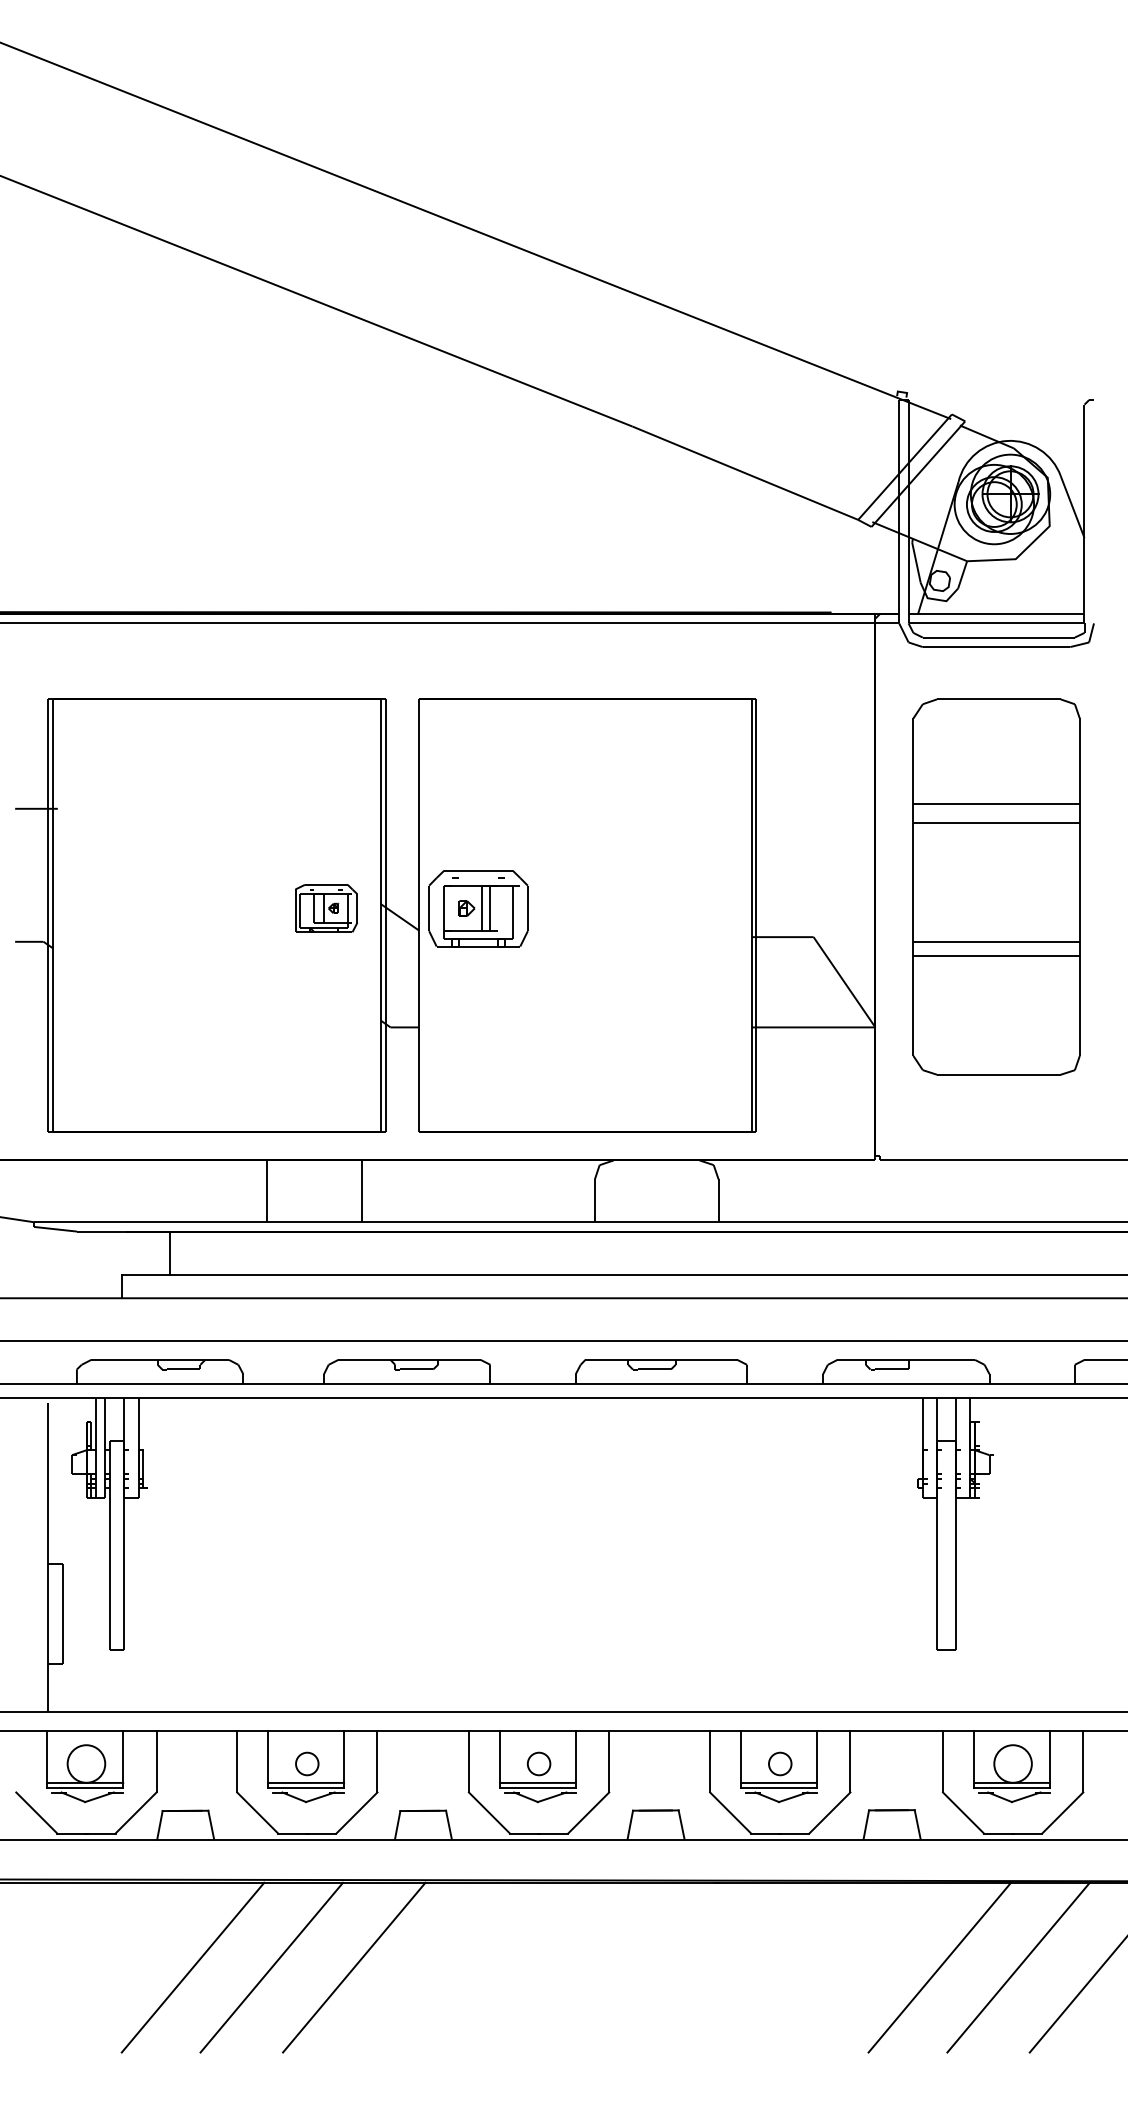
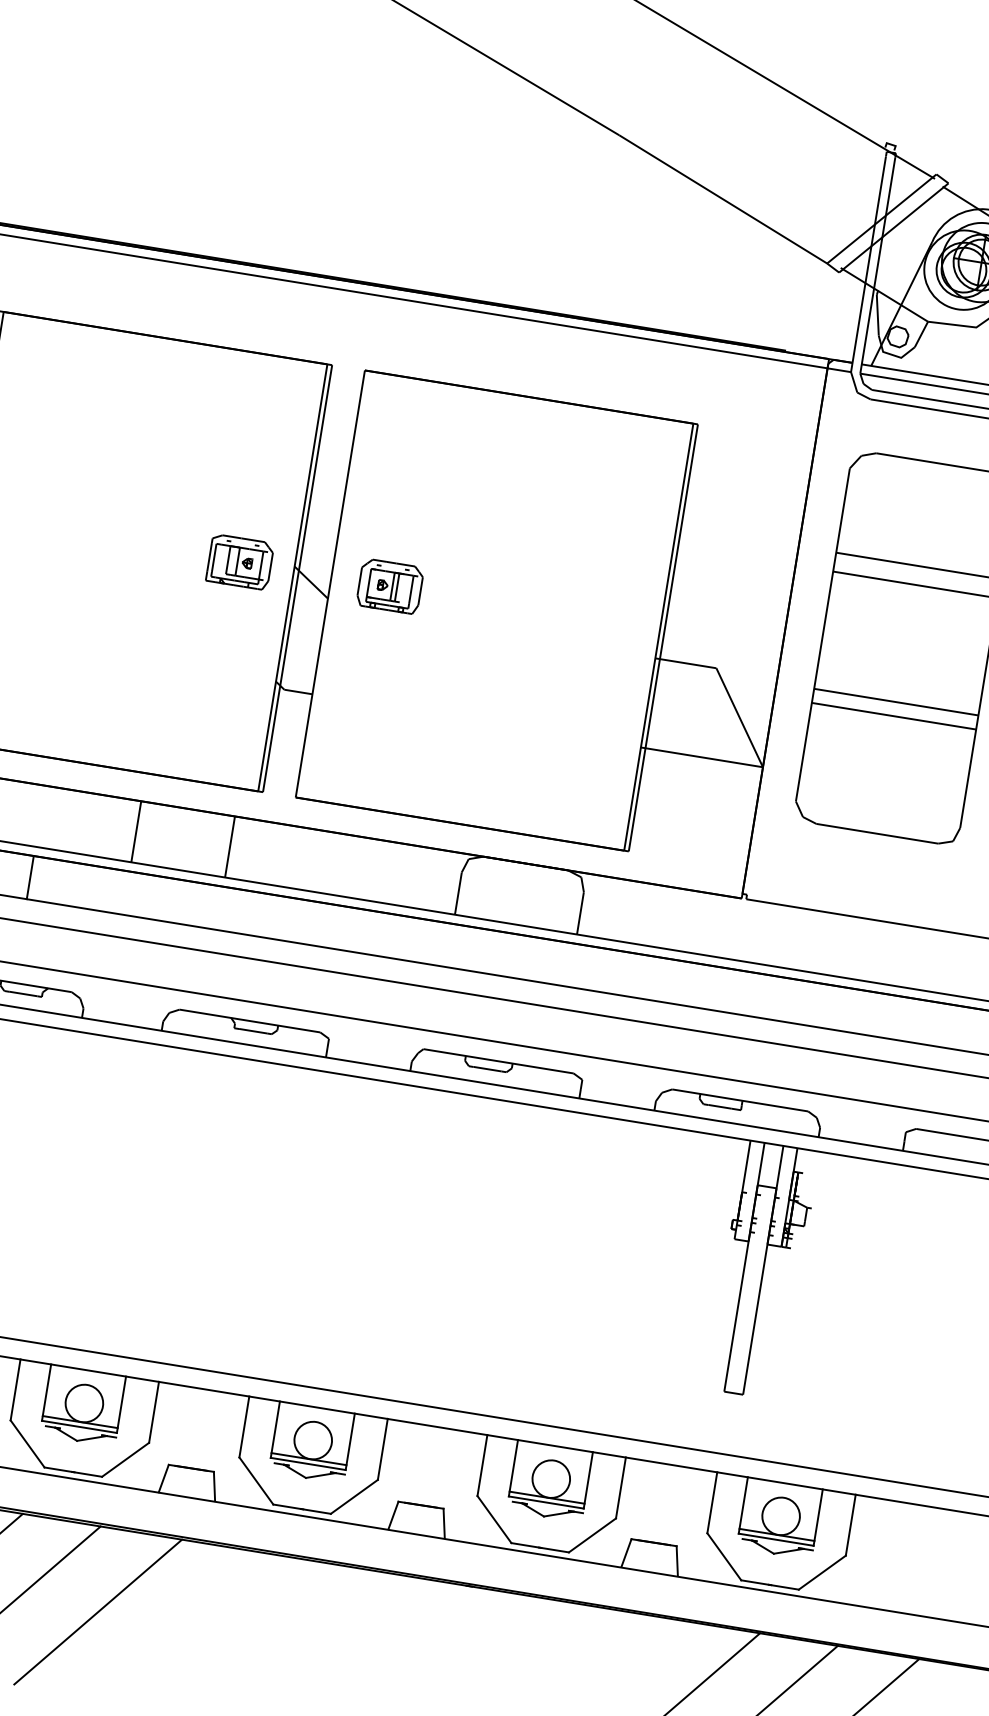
part: (478, 908) -> (390, 586), size x0.62
circle: (307, 1763) -> (84, 1403), size x1.67
circle: (538, 1763) -> (312, 1440), size x1.67
circle: (780, 1763) -> (551, 1478), size x1.67

